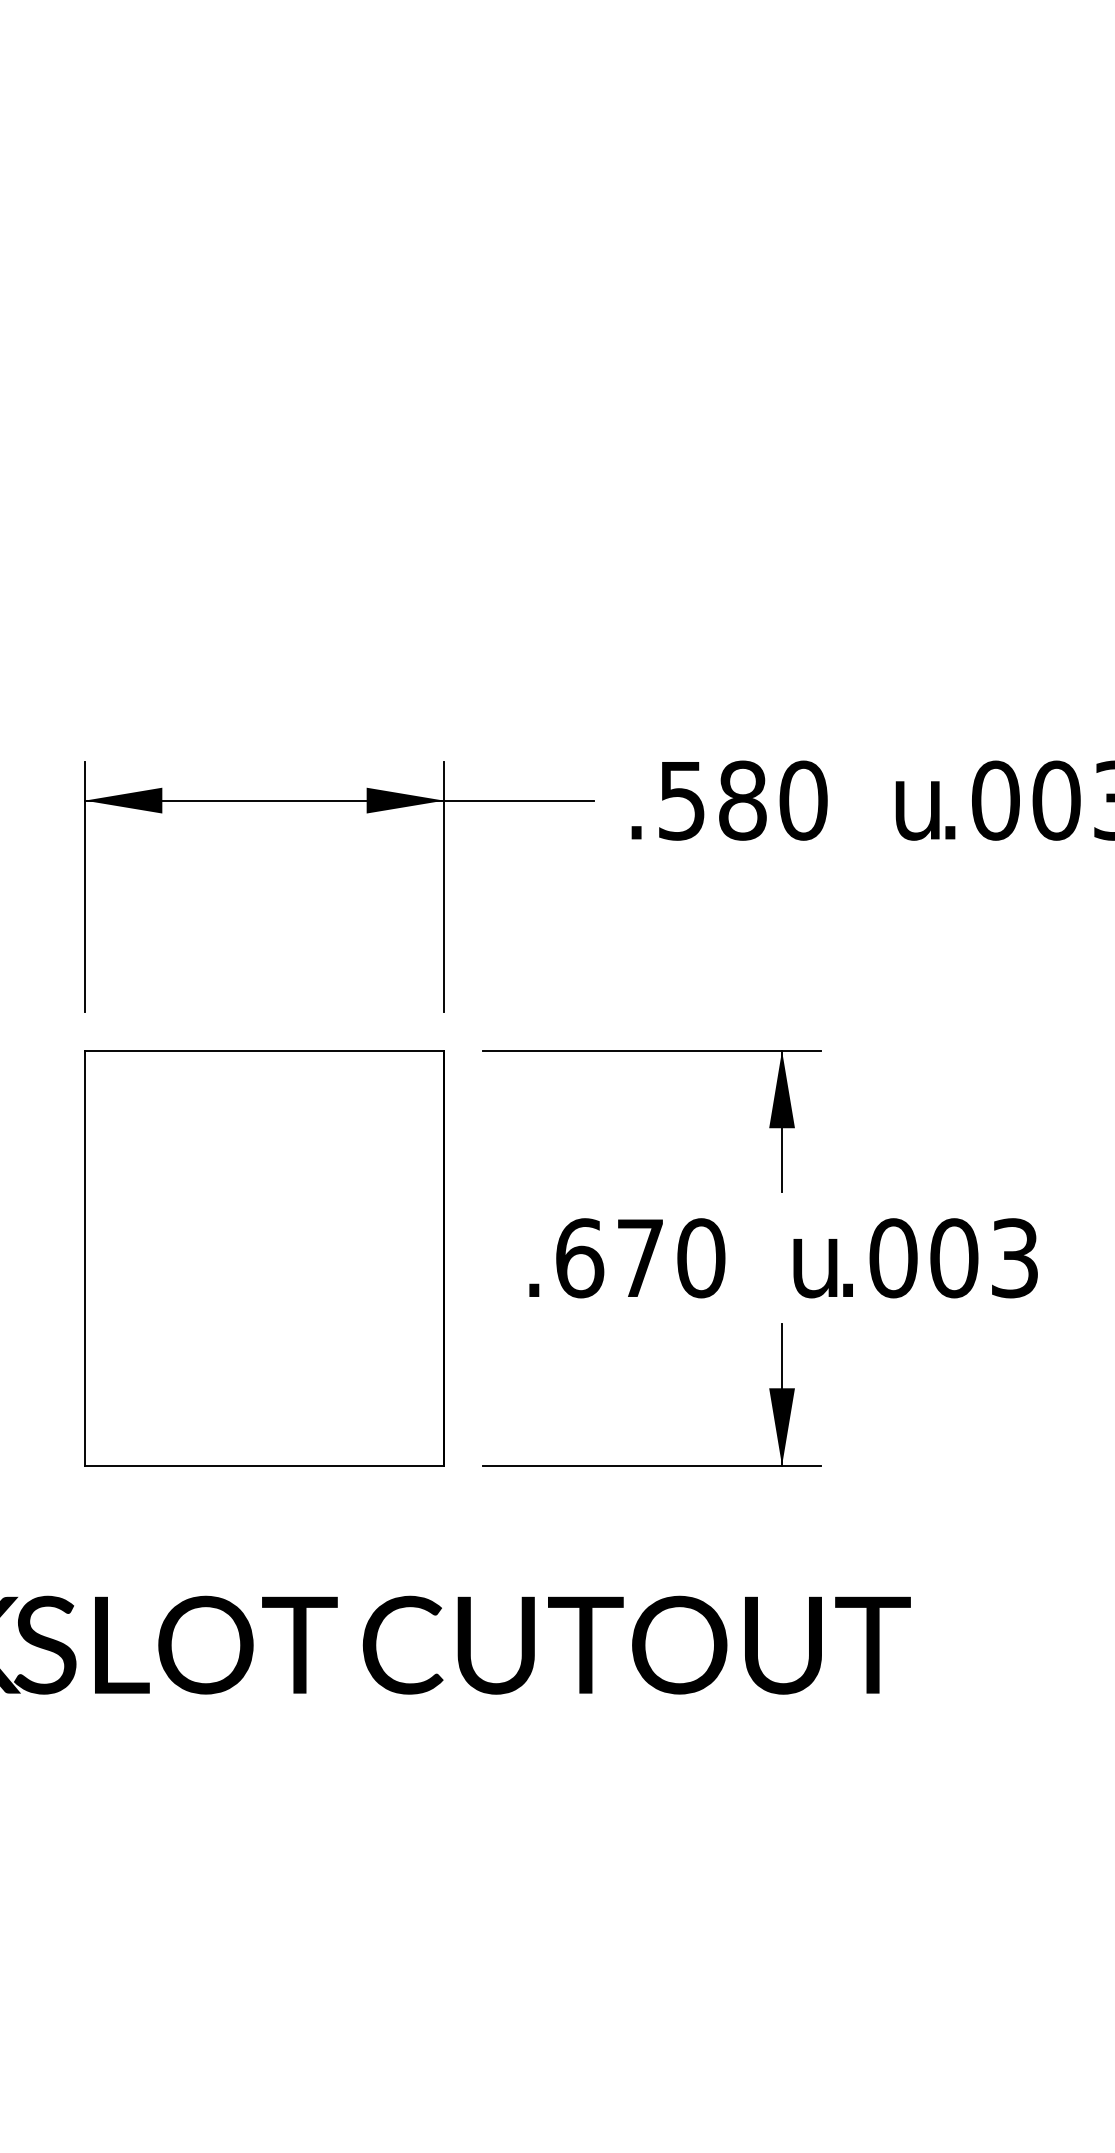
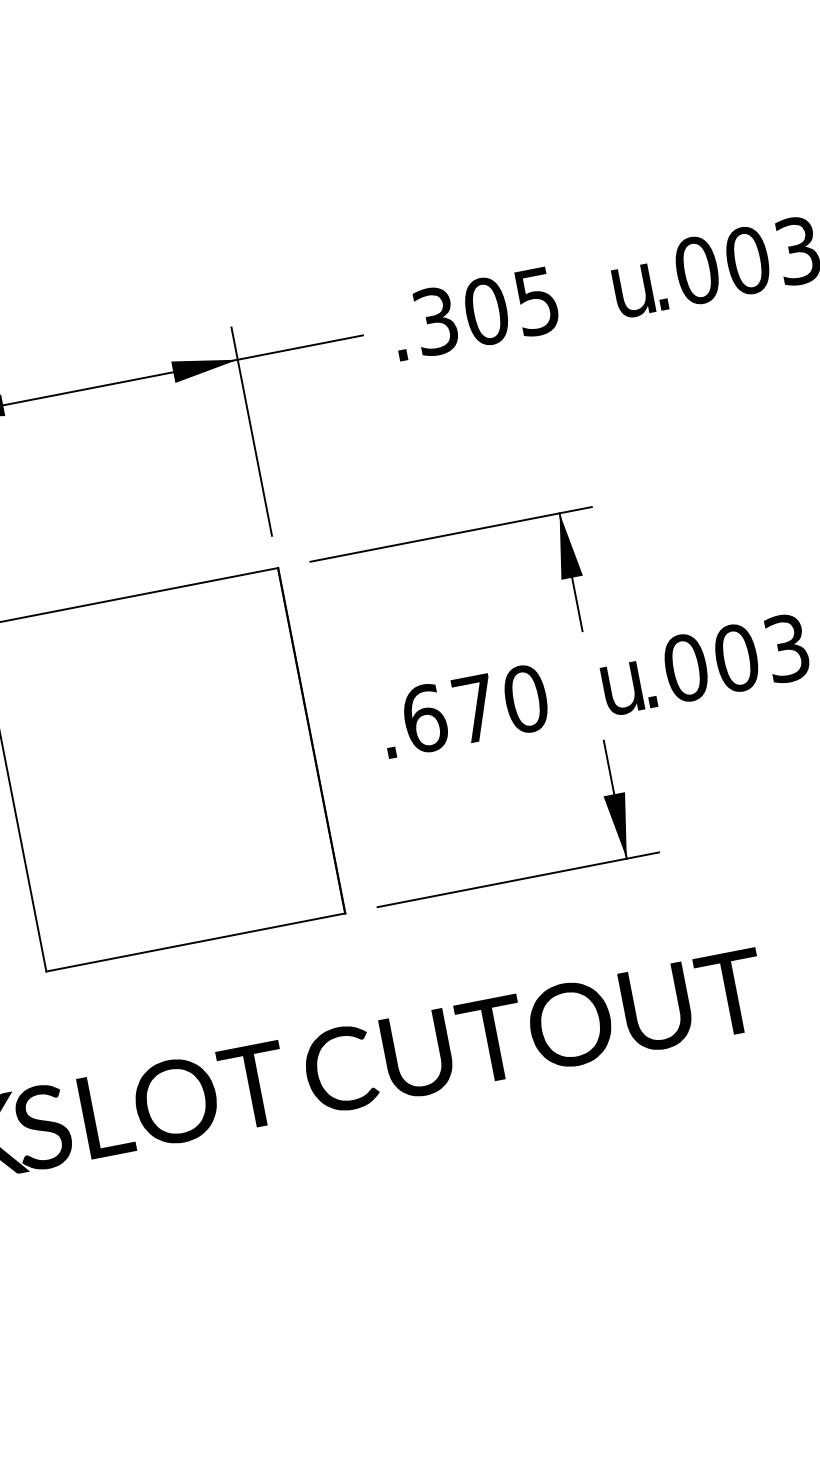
text: (743, 800) -> (487, 311), .580 -> .305

